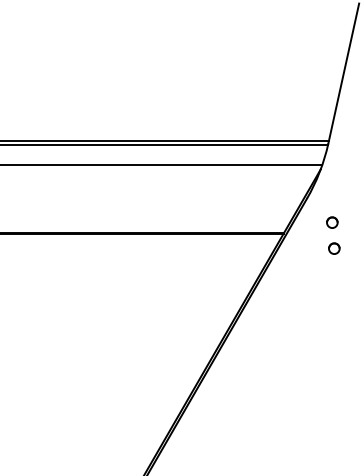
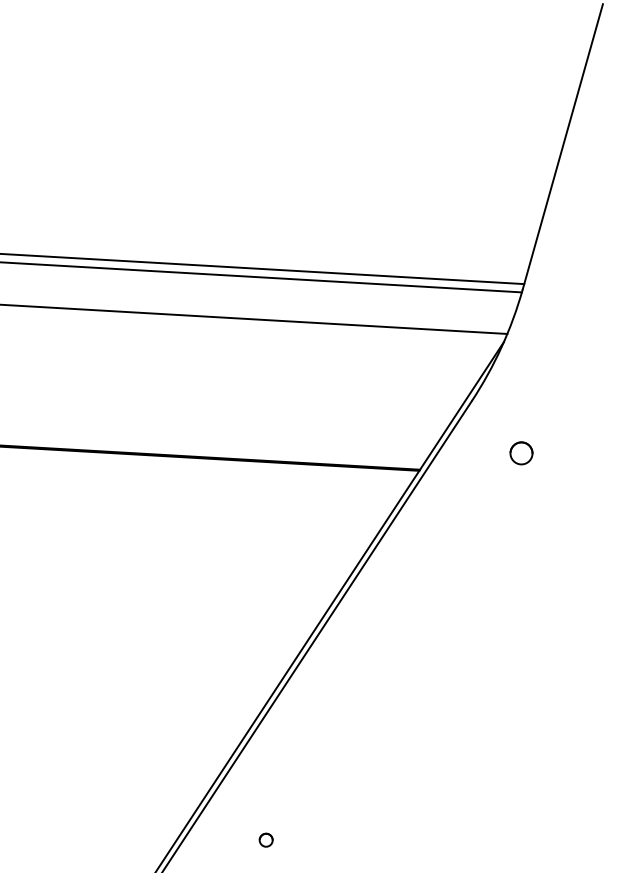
circle: (334, 248) -> (522, 506), removed
part: (219, 416) -> (265, 840), added

